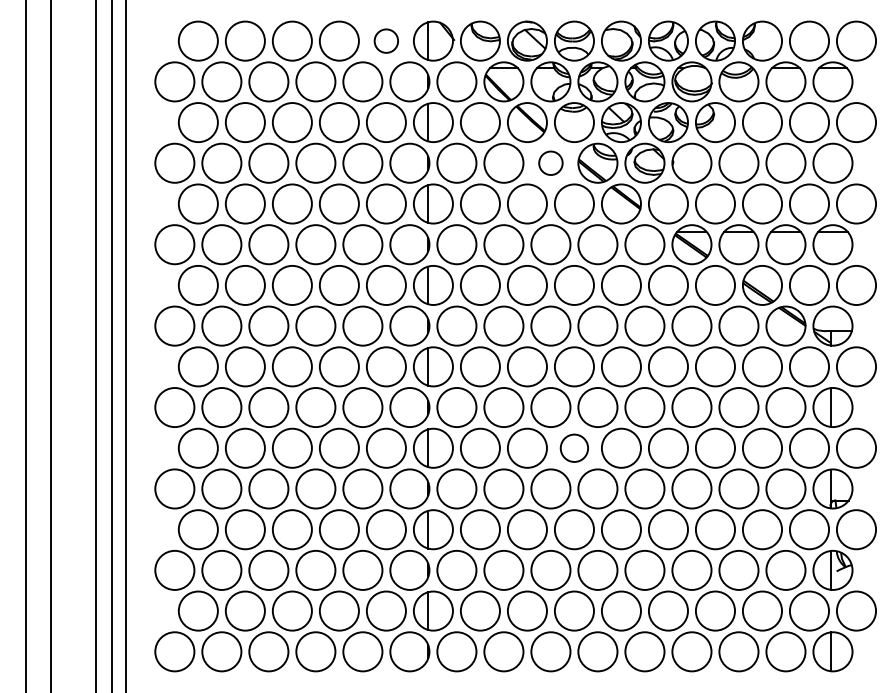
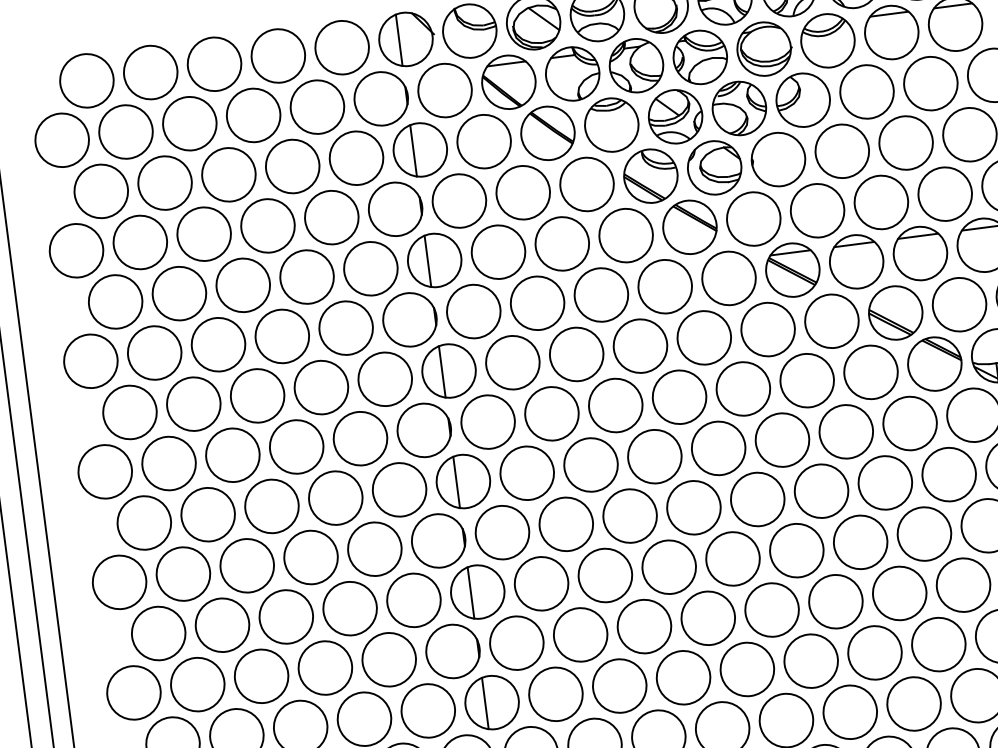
circle: (385, 40) -> (340, 46), size x1.67
circle: (550, 162) -> (586, 183), size x1.67
circle: (573, 447) -> (667, 566), size x1.43

